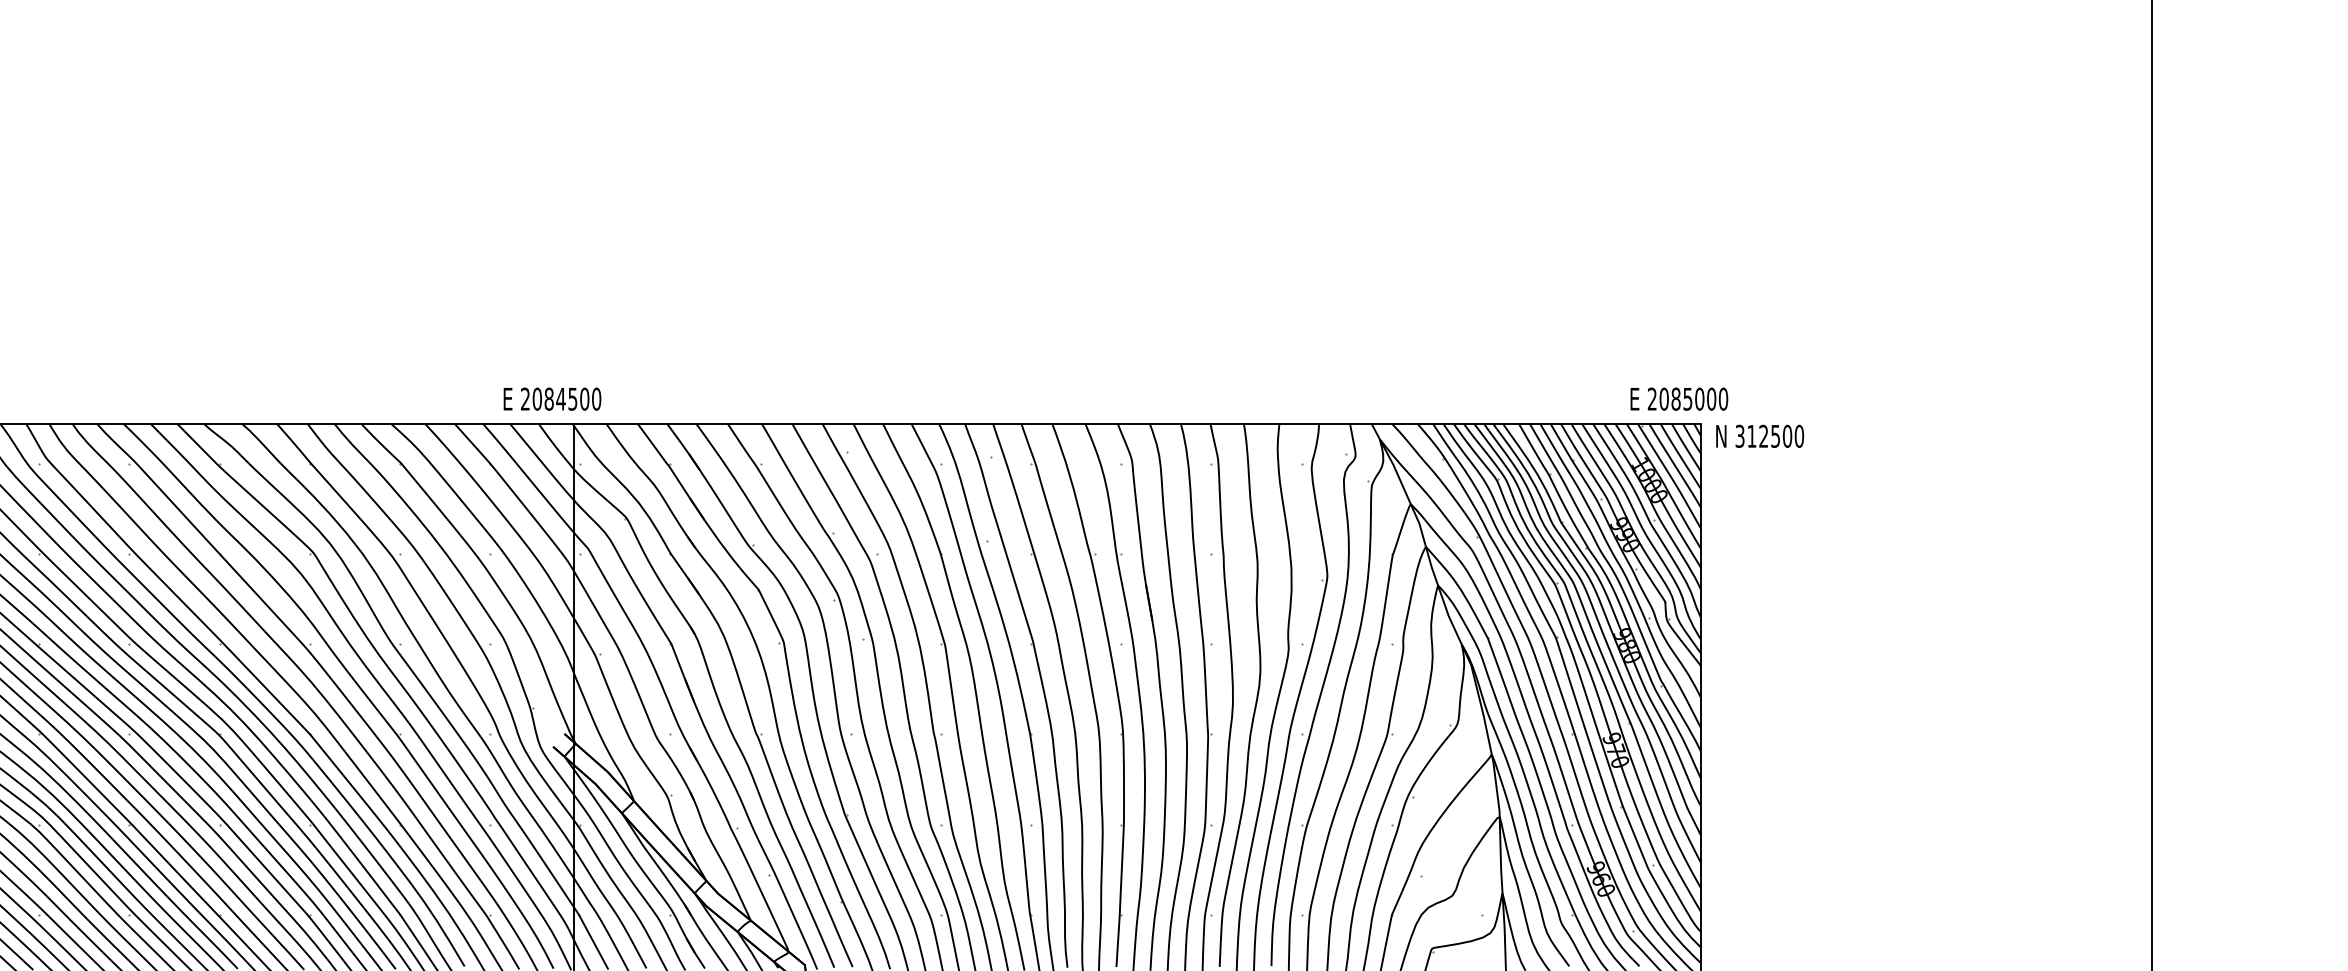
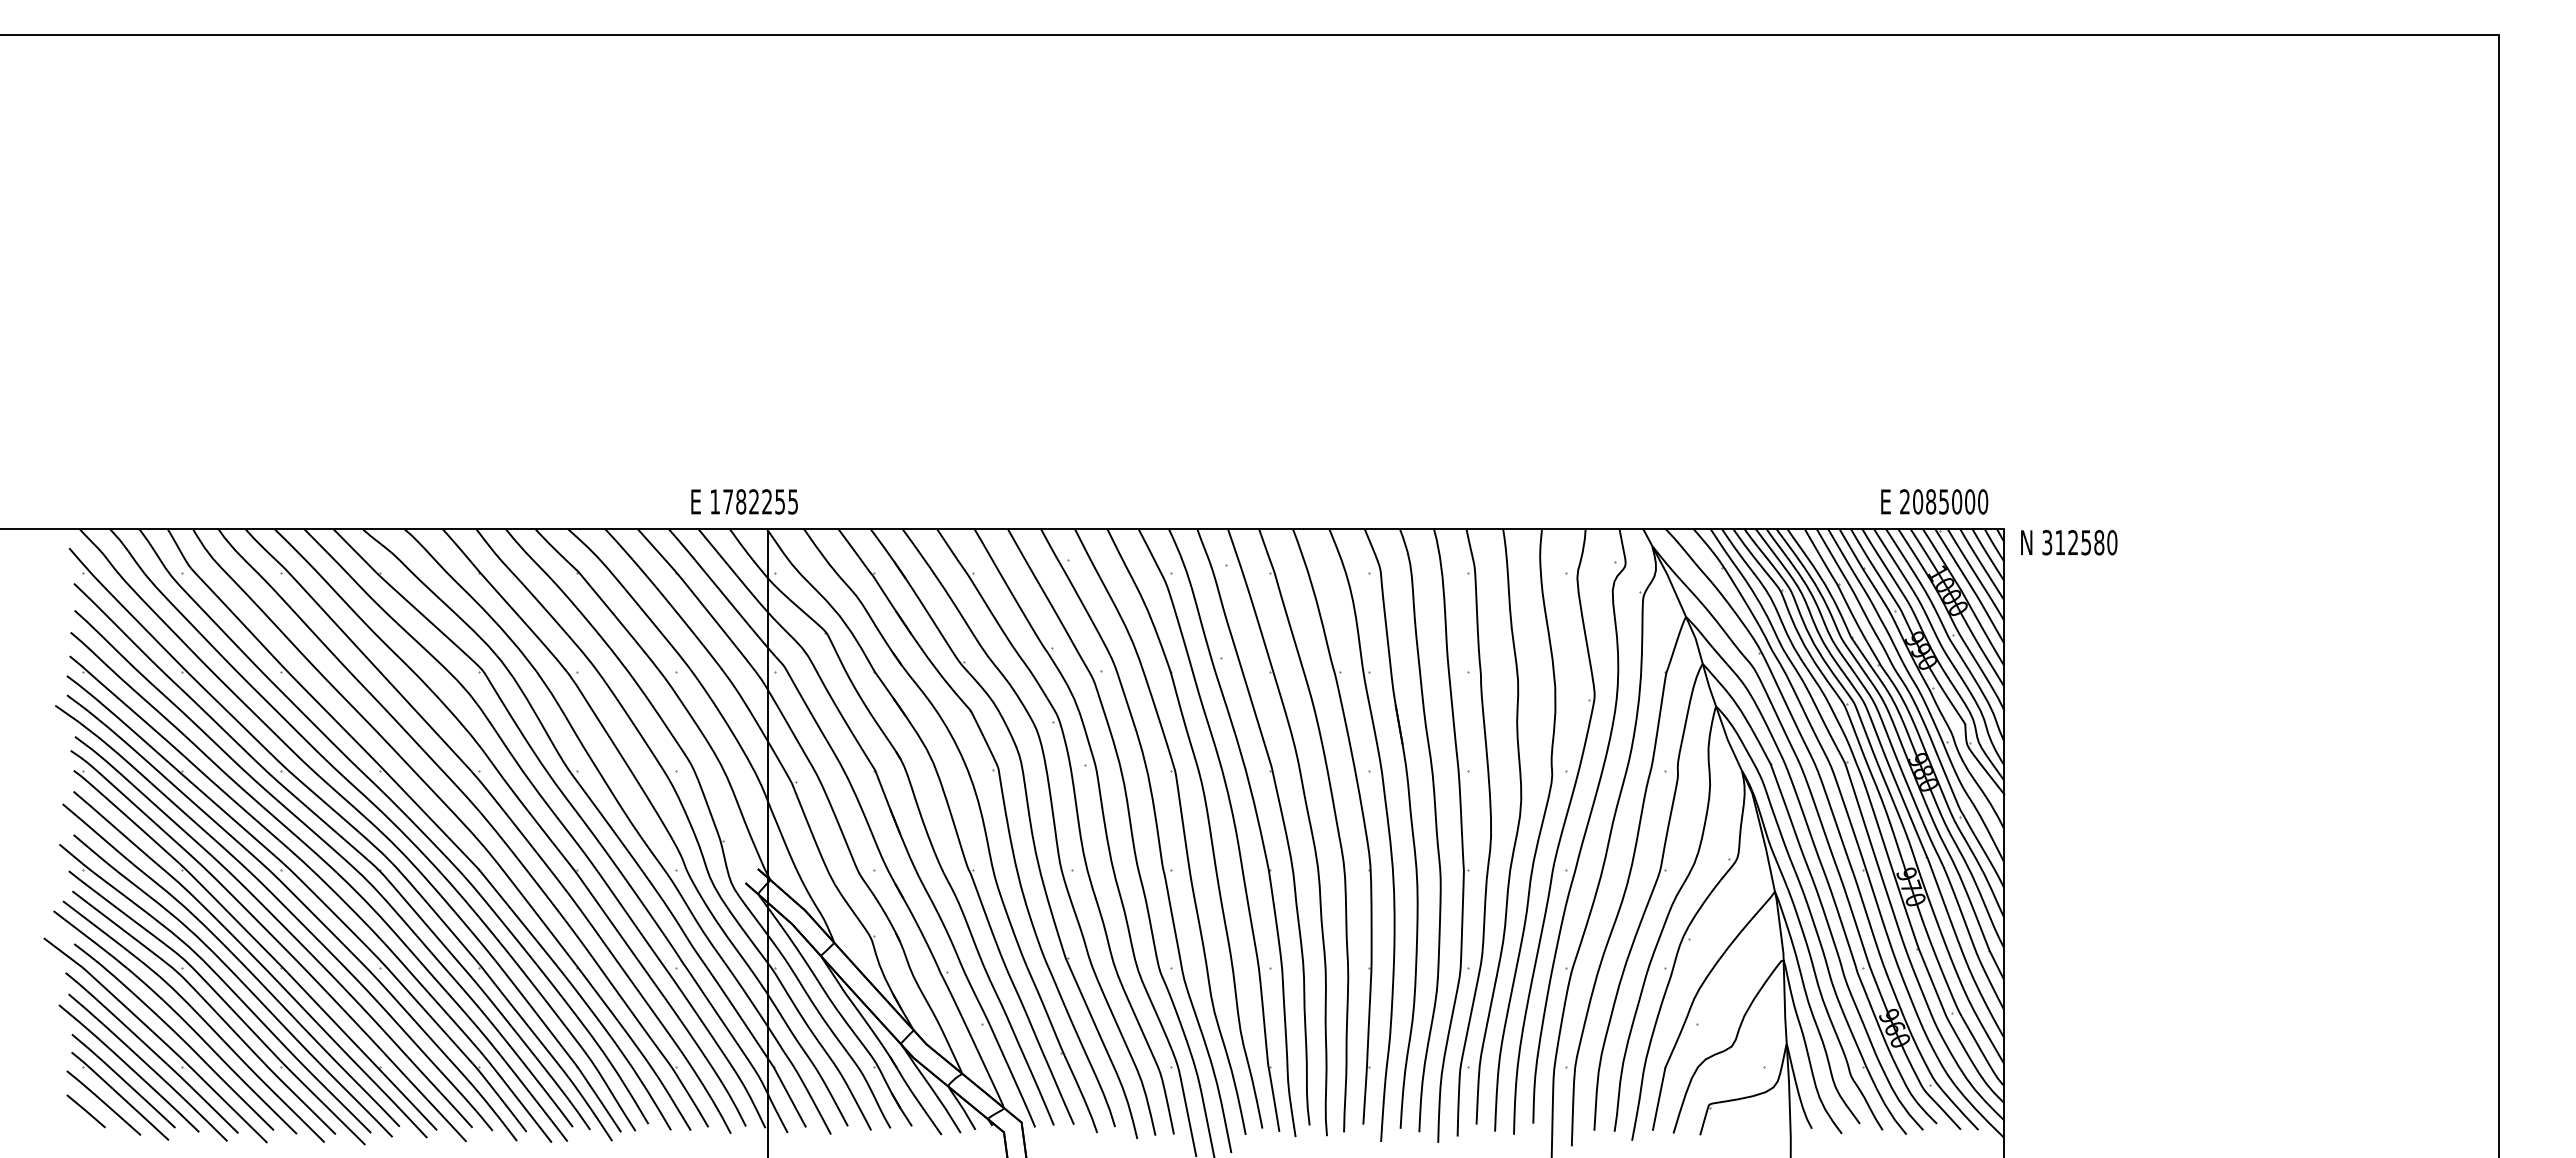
text: (561, 398) -> (754, 501), 2084500 -> 1782255
text: (1679, 398) -> (1934, 501), moved
text: (1787, 436) -> (2099, 542), 312500 -> 312580

